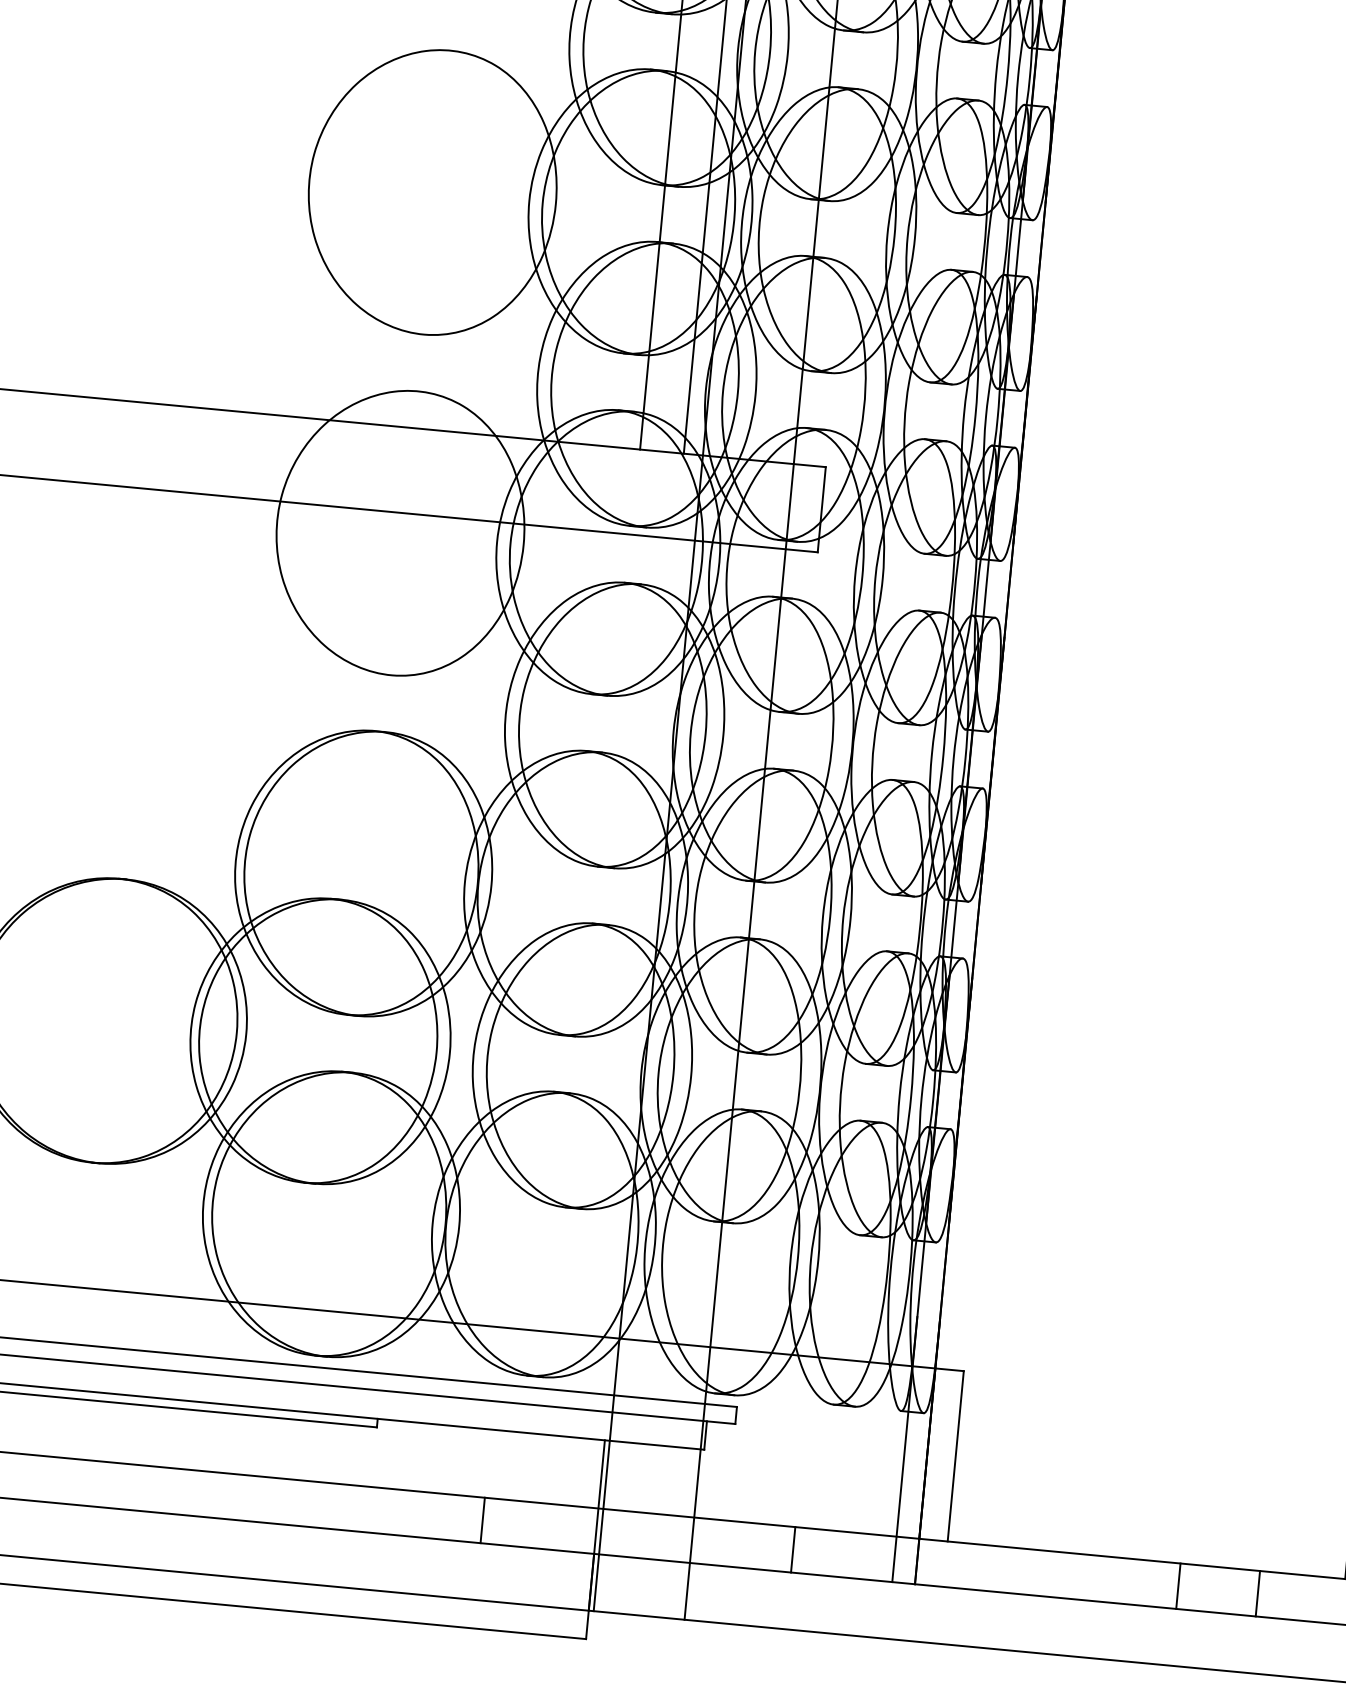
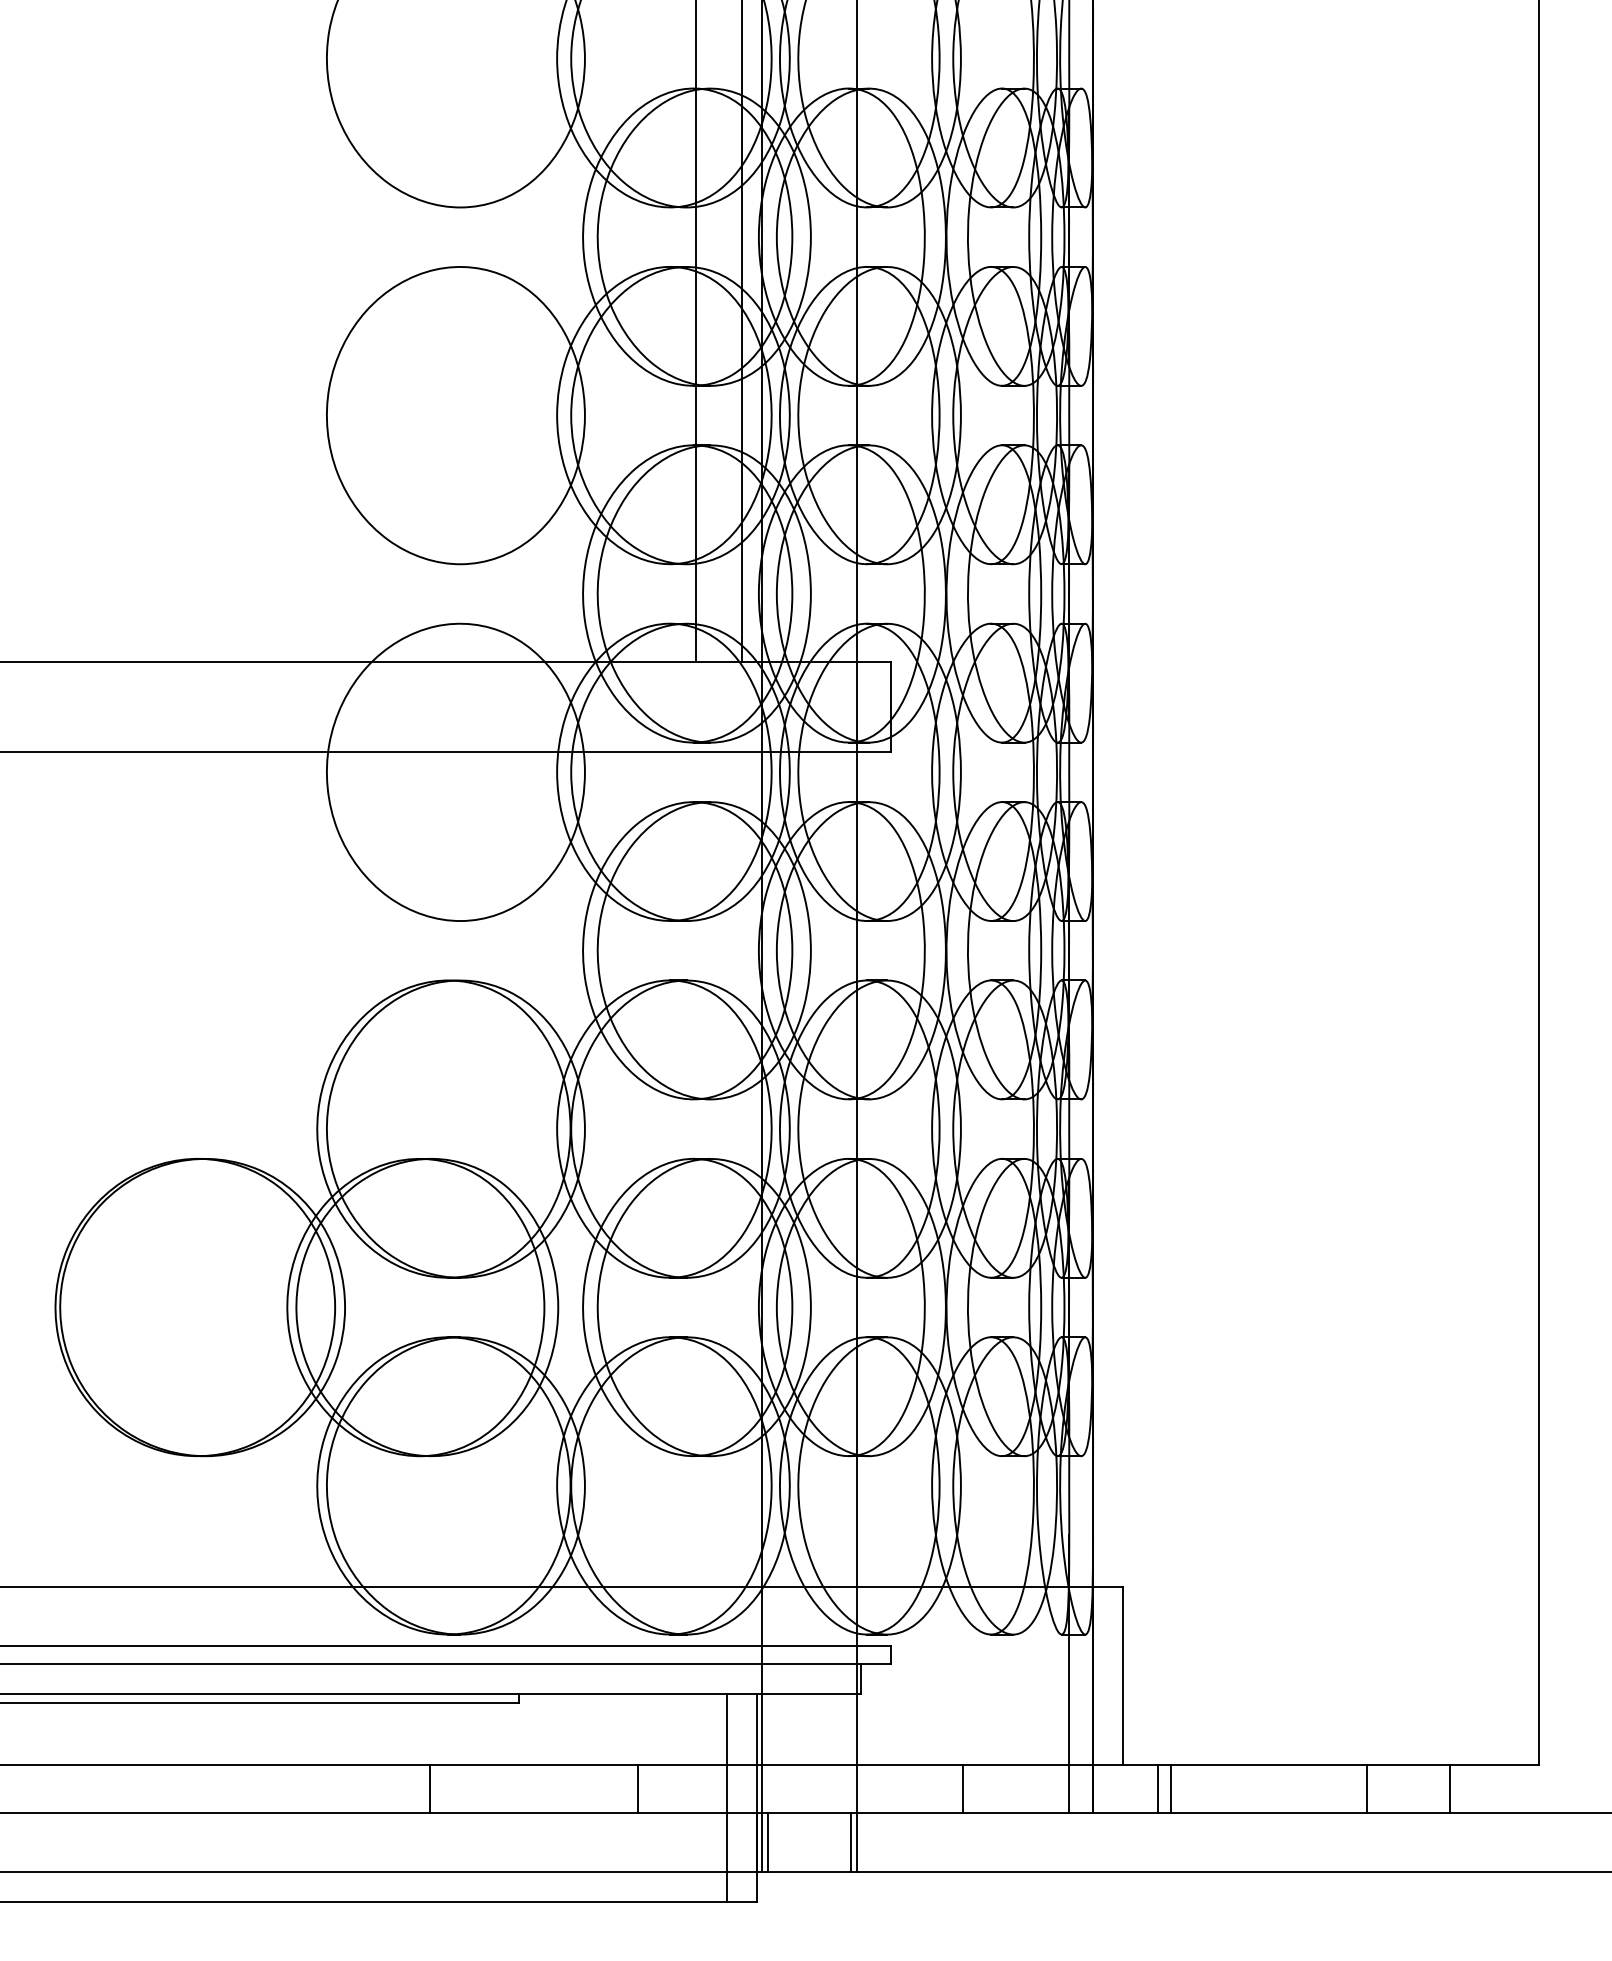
line: (284, 1501) -> (430, 1788), added
line: (567, 1537) -> (727, 1798), added
line: (979, 1566) -> (1158, 1788), added
line: (992, 1567) -> (1171, 1788), added
line: (602, 1583) -> (768, 1842), added
line: (681, 1590) -> (851, 1842), added

